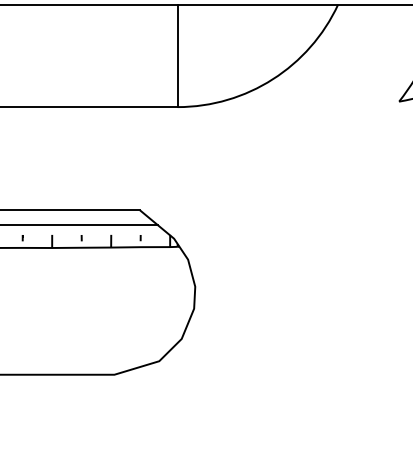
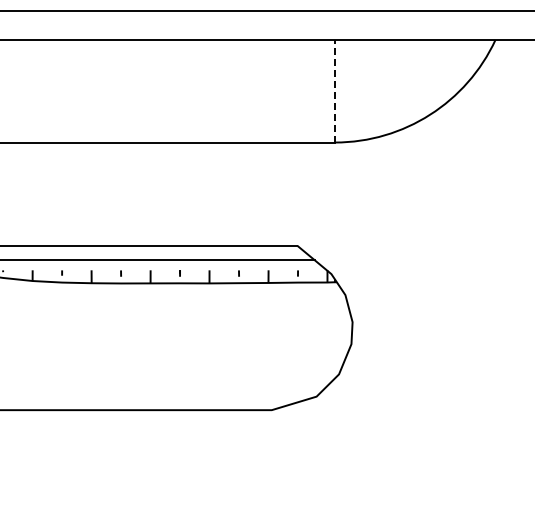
line: (177, 55) -> (334, 90), solid -> dashed

